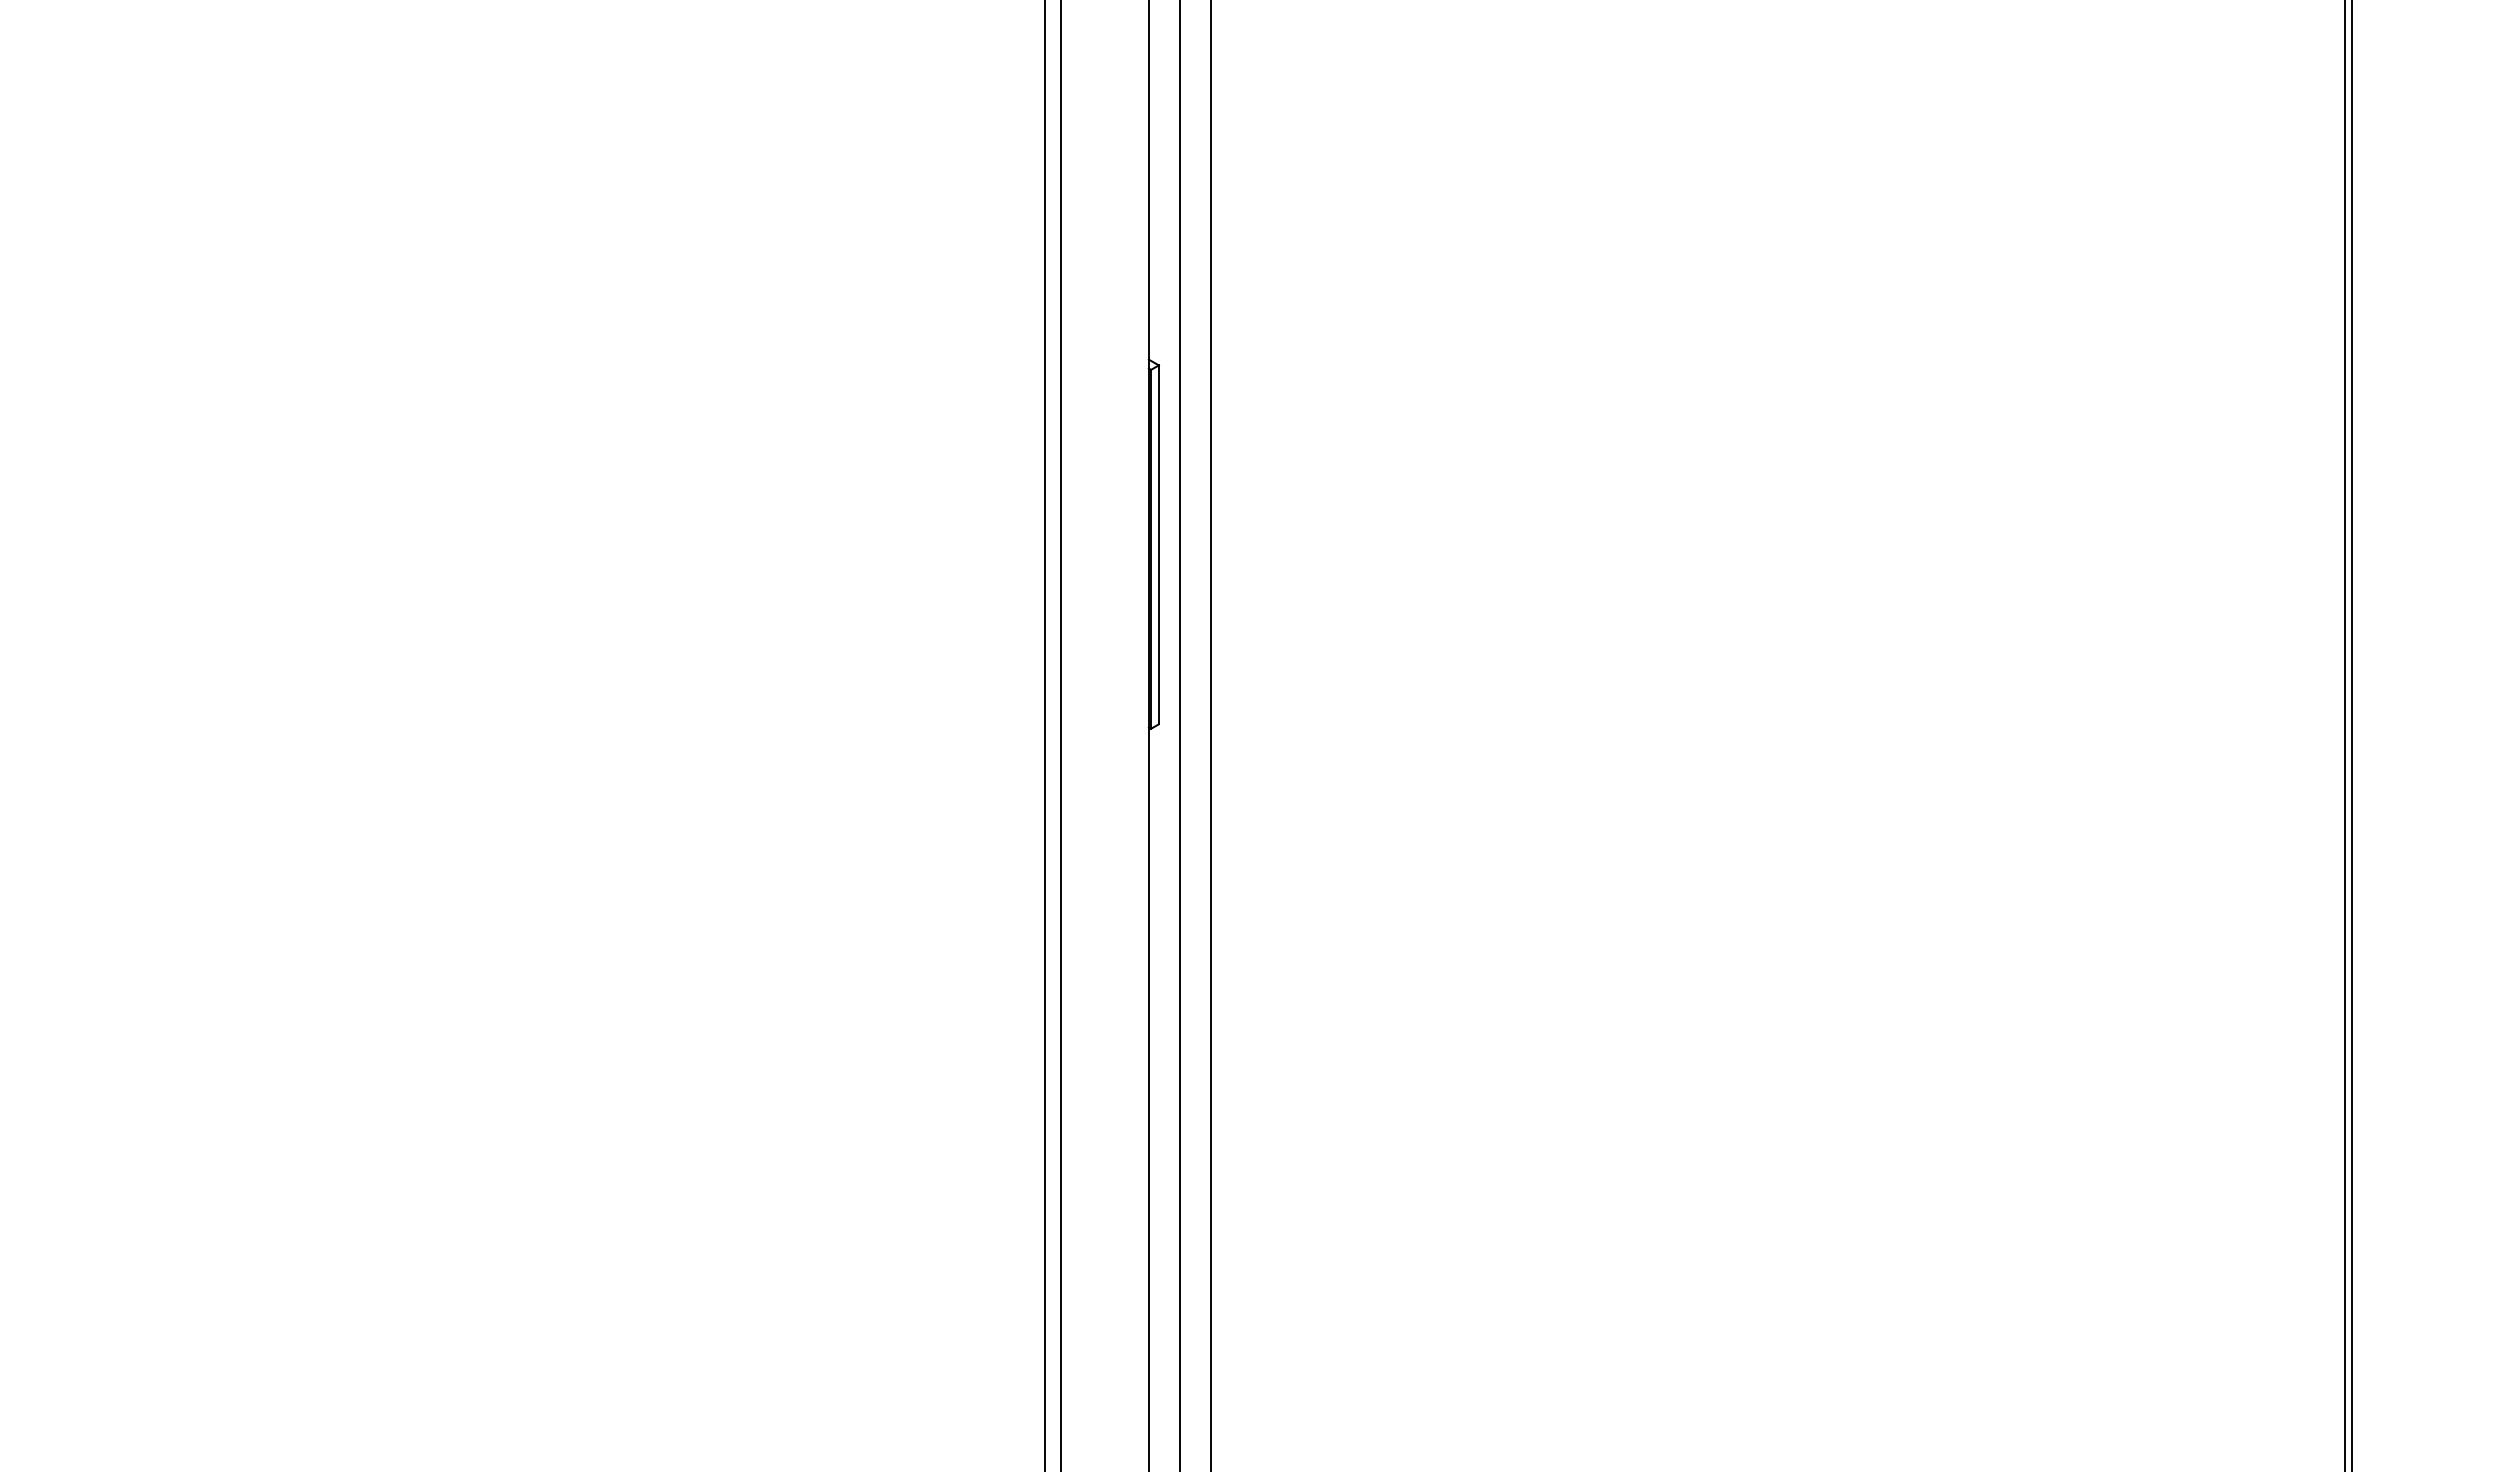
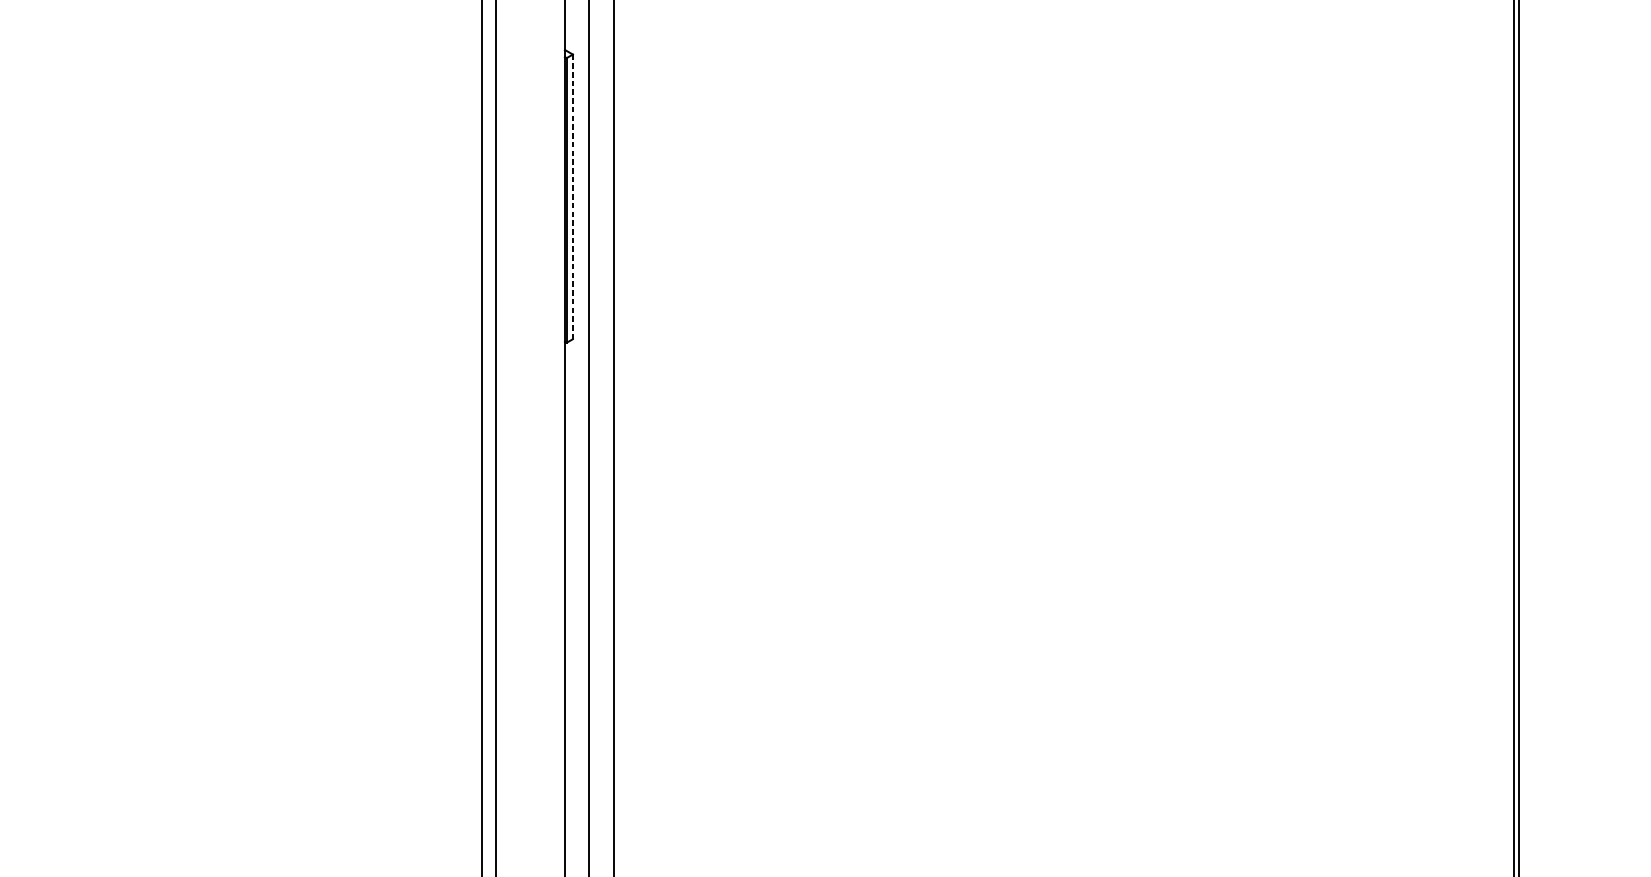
line: (1158, 545) -> (572, 197), solid -> dashed

